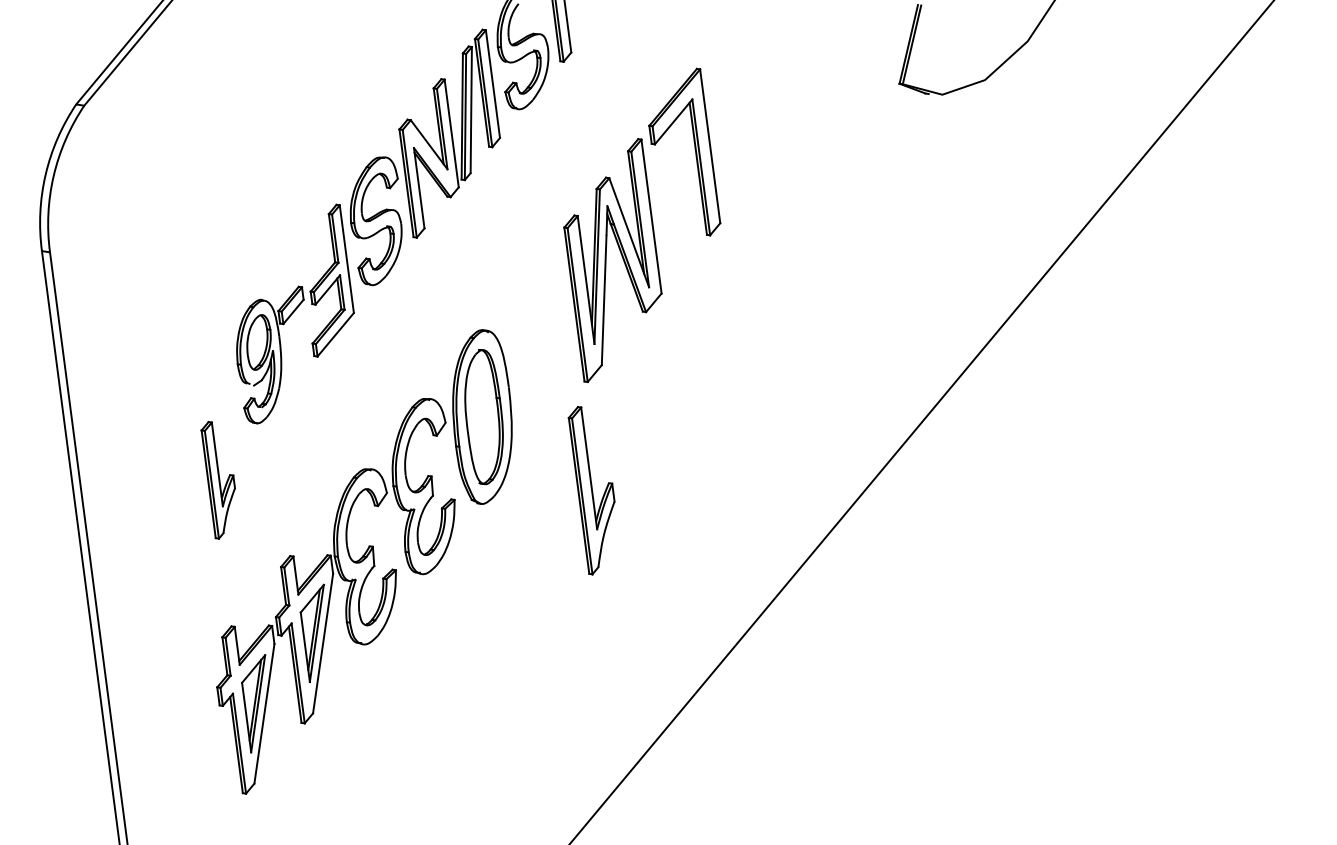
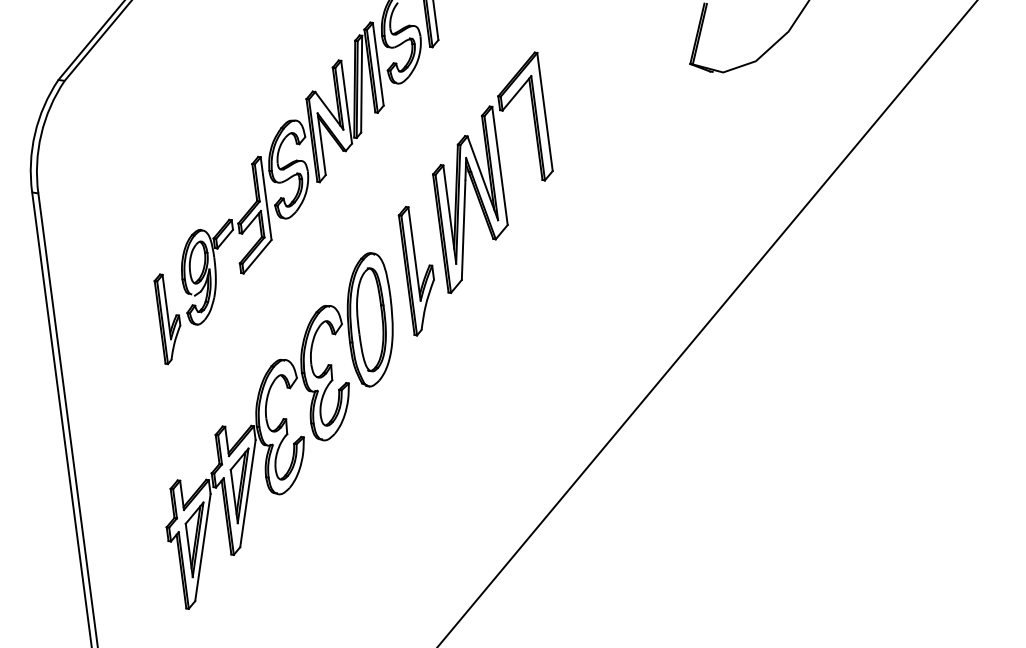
part: (217, 480) -> (166, 319), moved
part: (591, 490) -> (416, 271), moved

